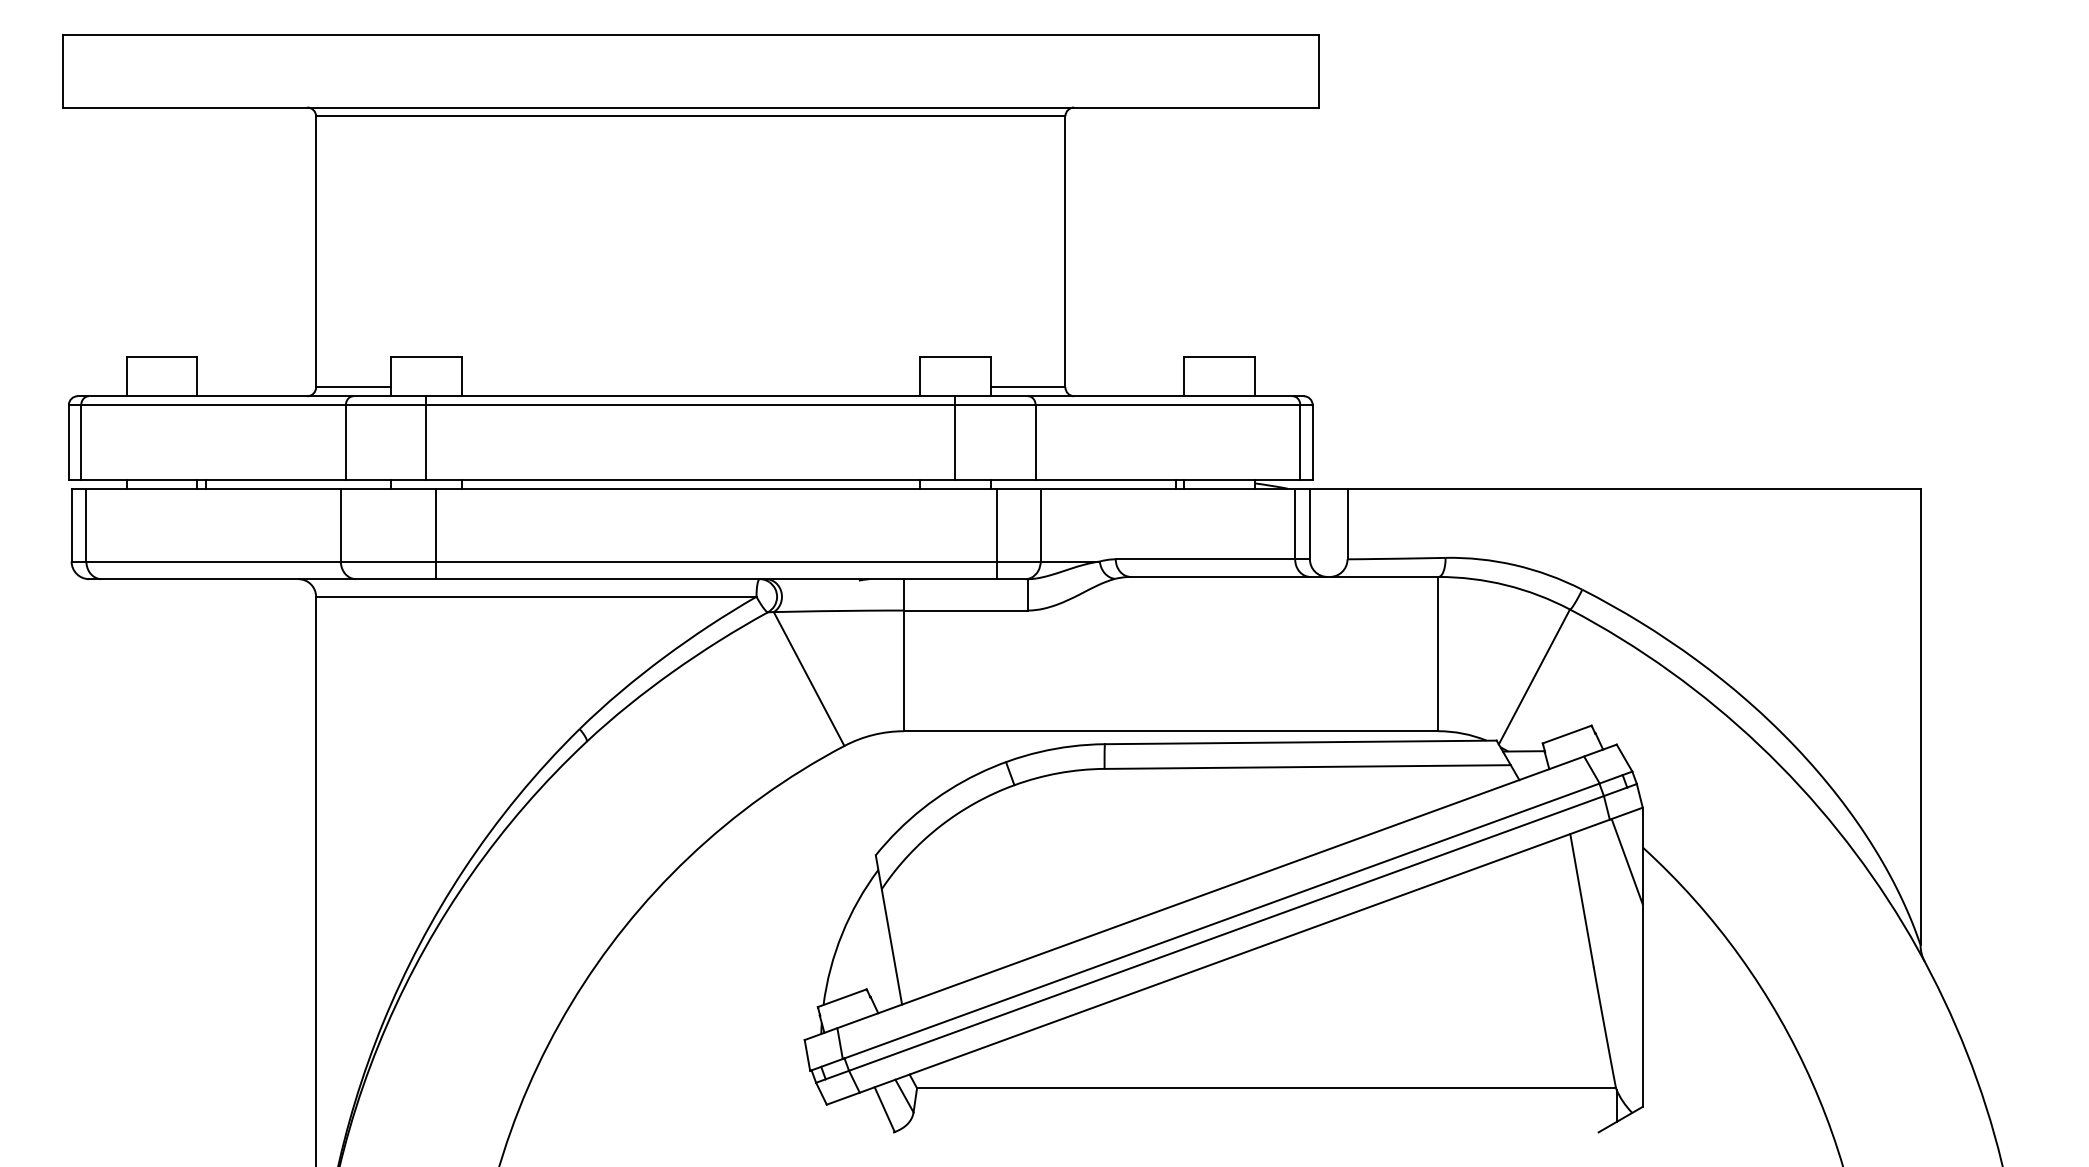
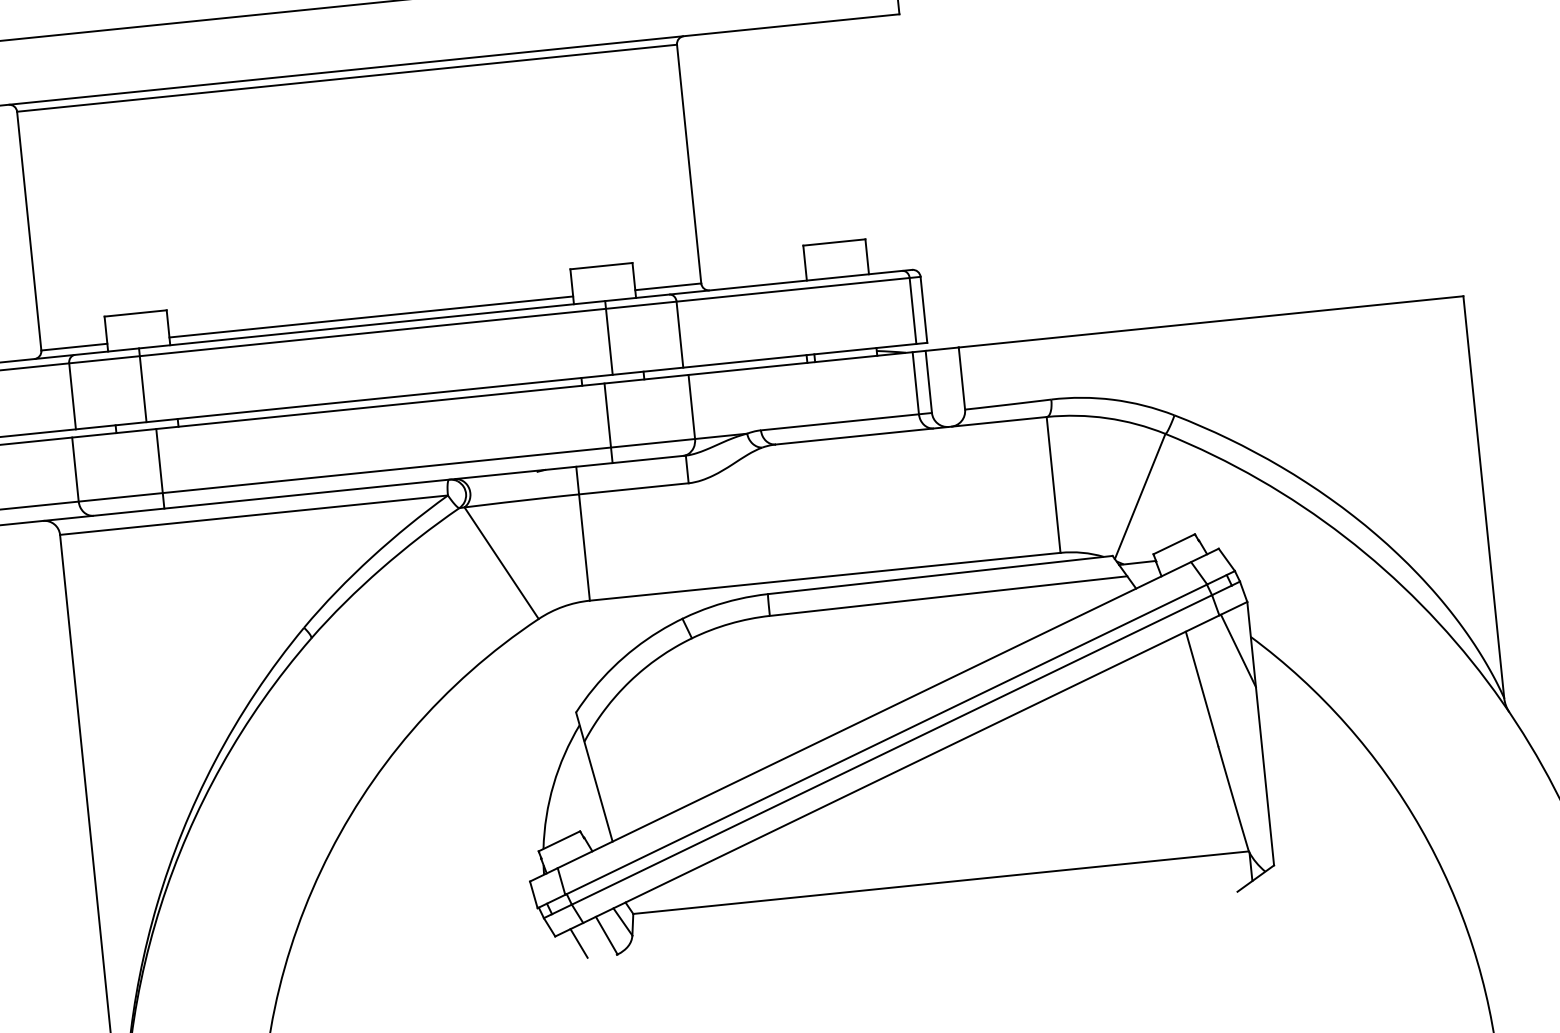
line: (690, 387) -> (371, 317), added
line: (997, 533) -> (608, 422), moved
line: (852, 1115) -> (578, 943), added

